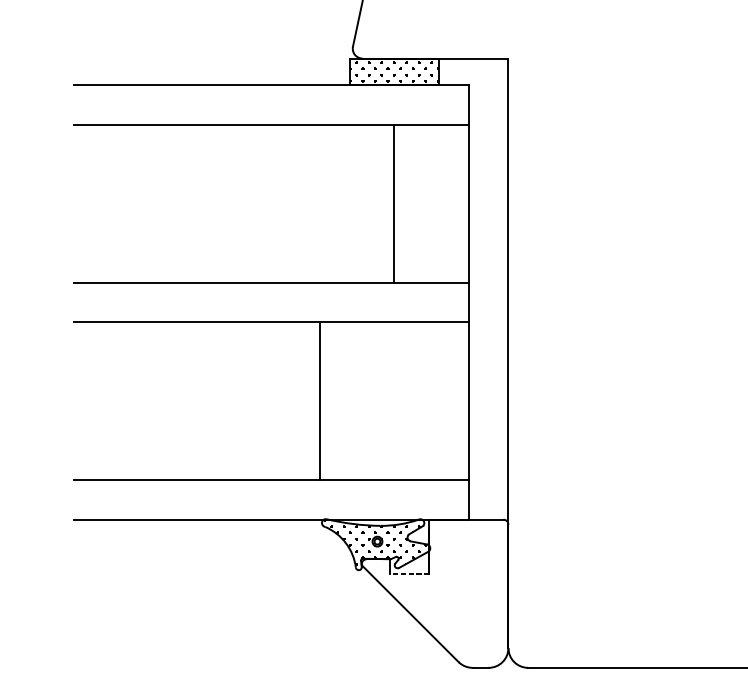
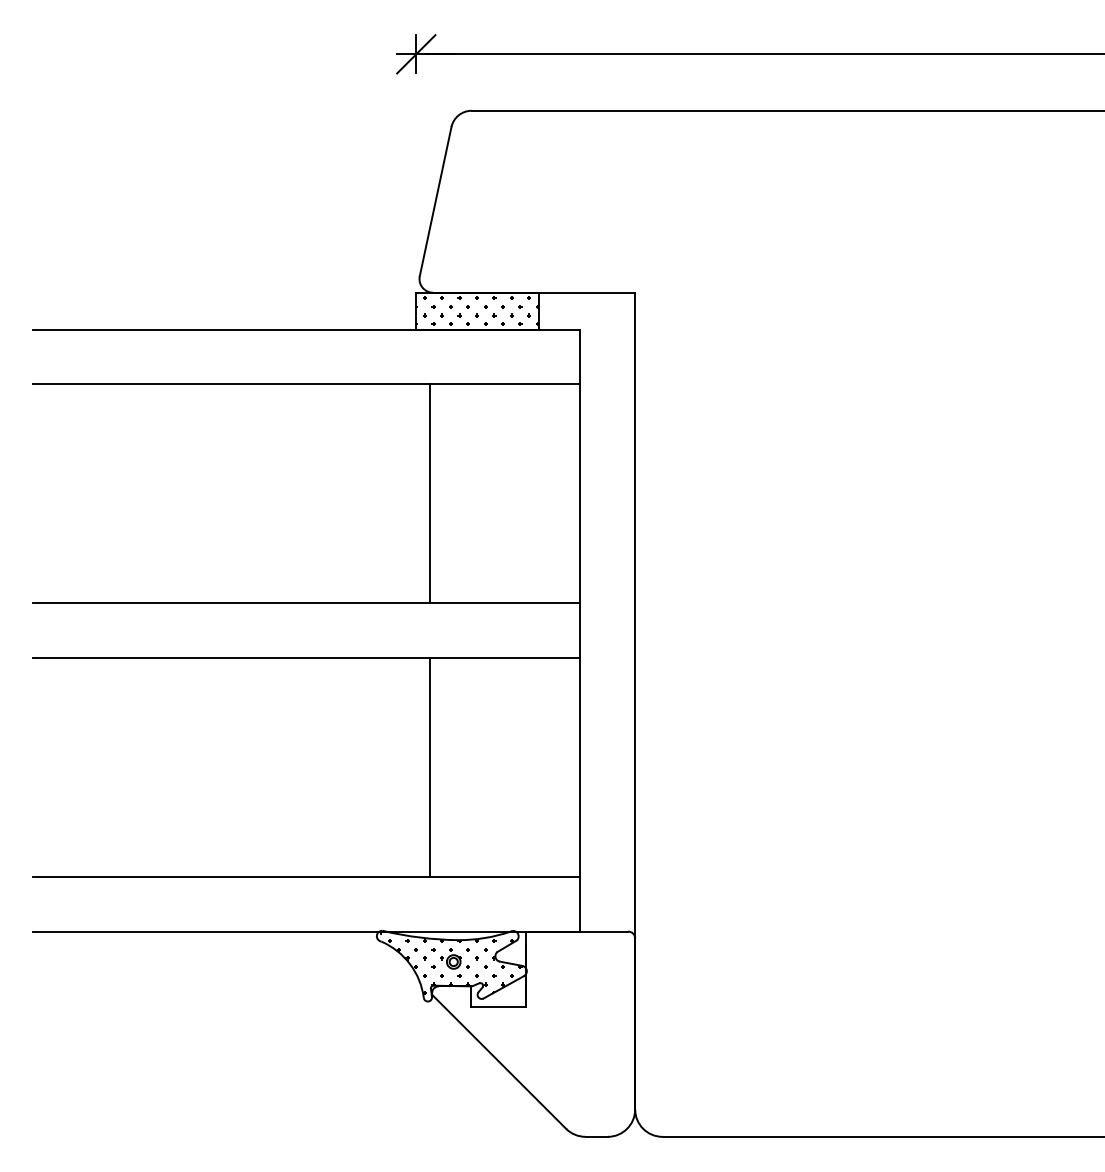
line: (393, 203) -> (429, 493), moved
line: (319, 401) -> (429, 767), moved
line: (409, 573) -> (497, 1006), dashed -> solid

